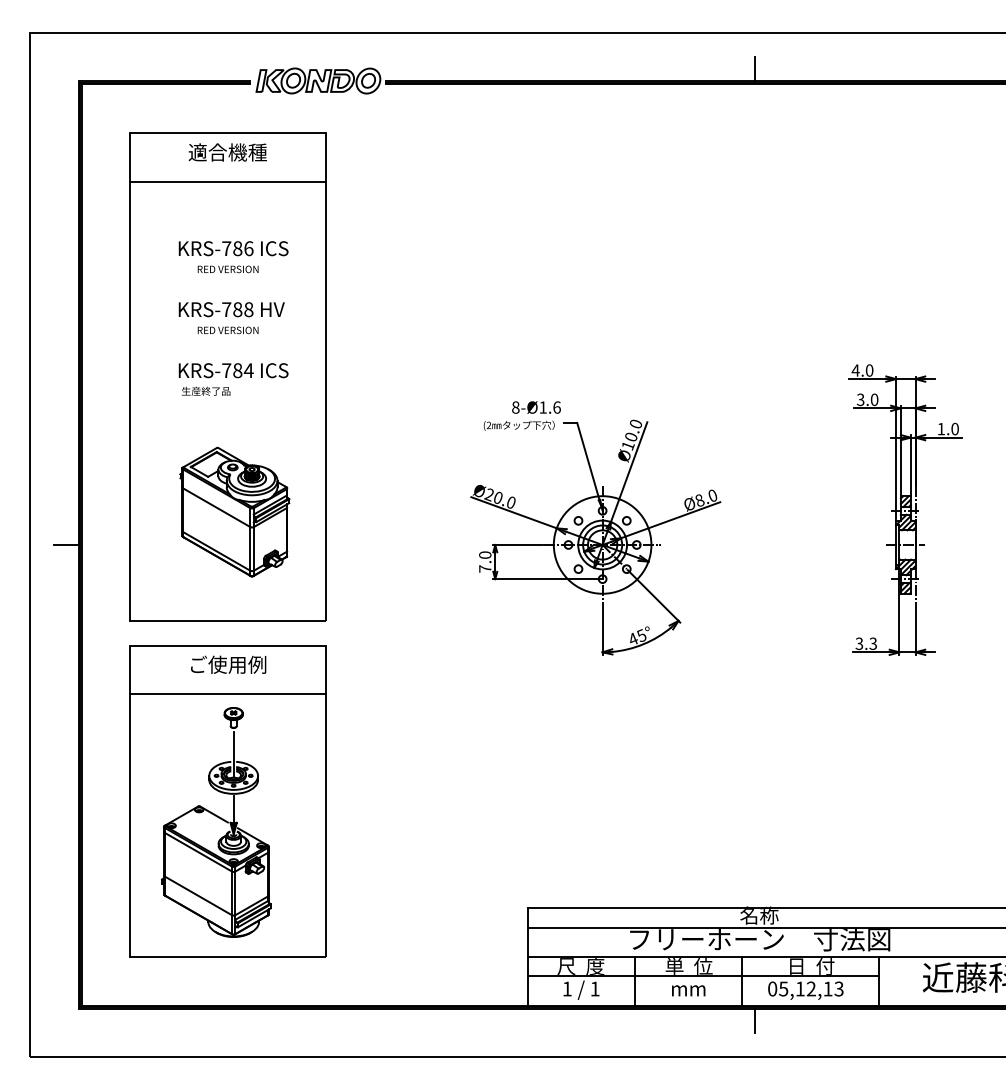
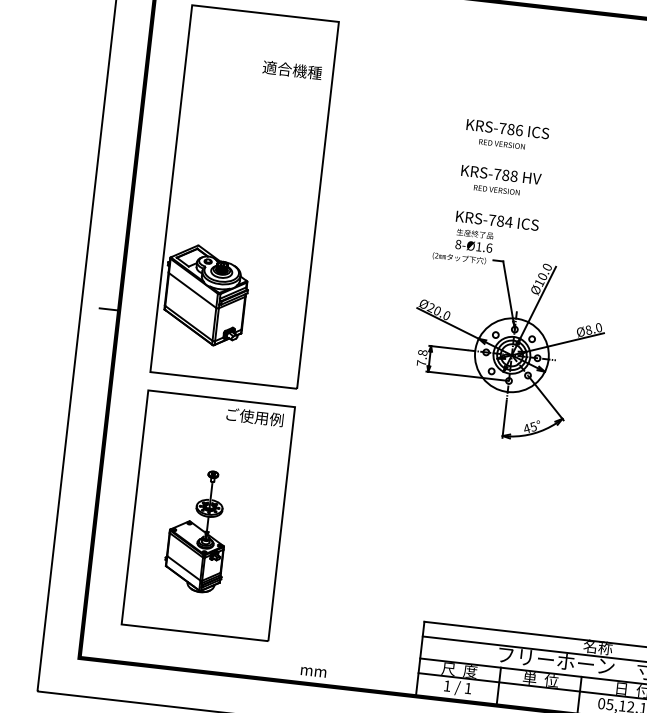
text: (227, 152) -> (292, 70), moved
line: (227, 181) -> (261, 49), removed
text: (233, 318) -> (501, 181), moved
part: (234, 511) -> (205, 294), moved
text: (485, 554) -> (423, 352), 7.0 -> 7.8
text: (228, 664) -> (254, 417), moved
line: (227, 694) -> (217, 435), removed
part: (216, 822) -> (197, 530), size x0.7
text: (688, 990) -> (313, 672), moved

